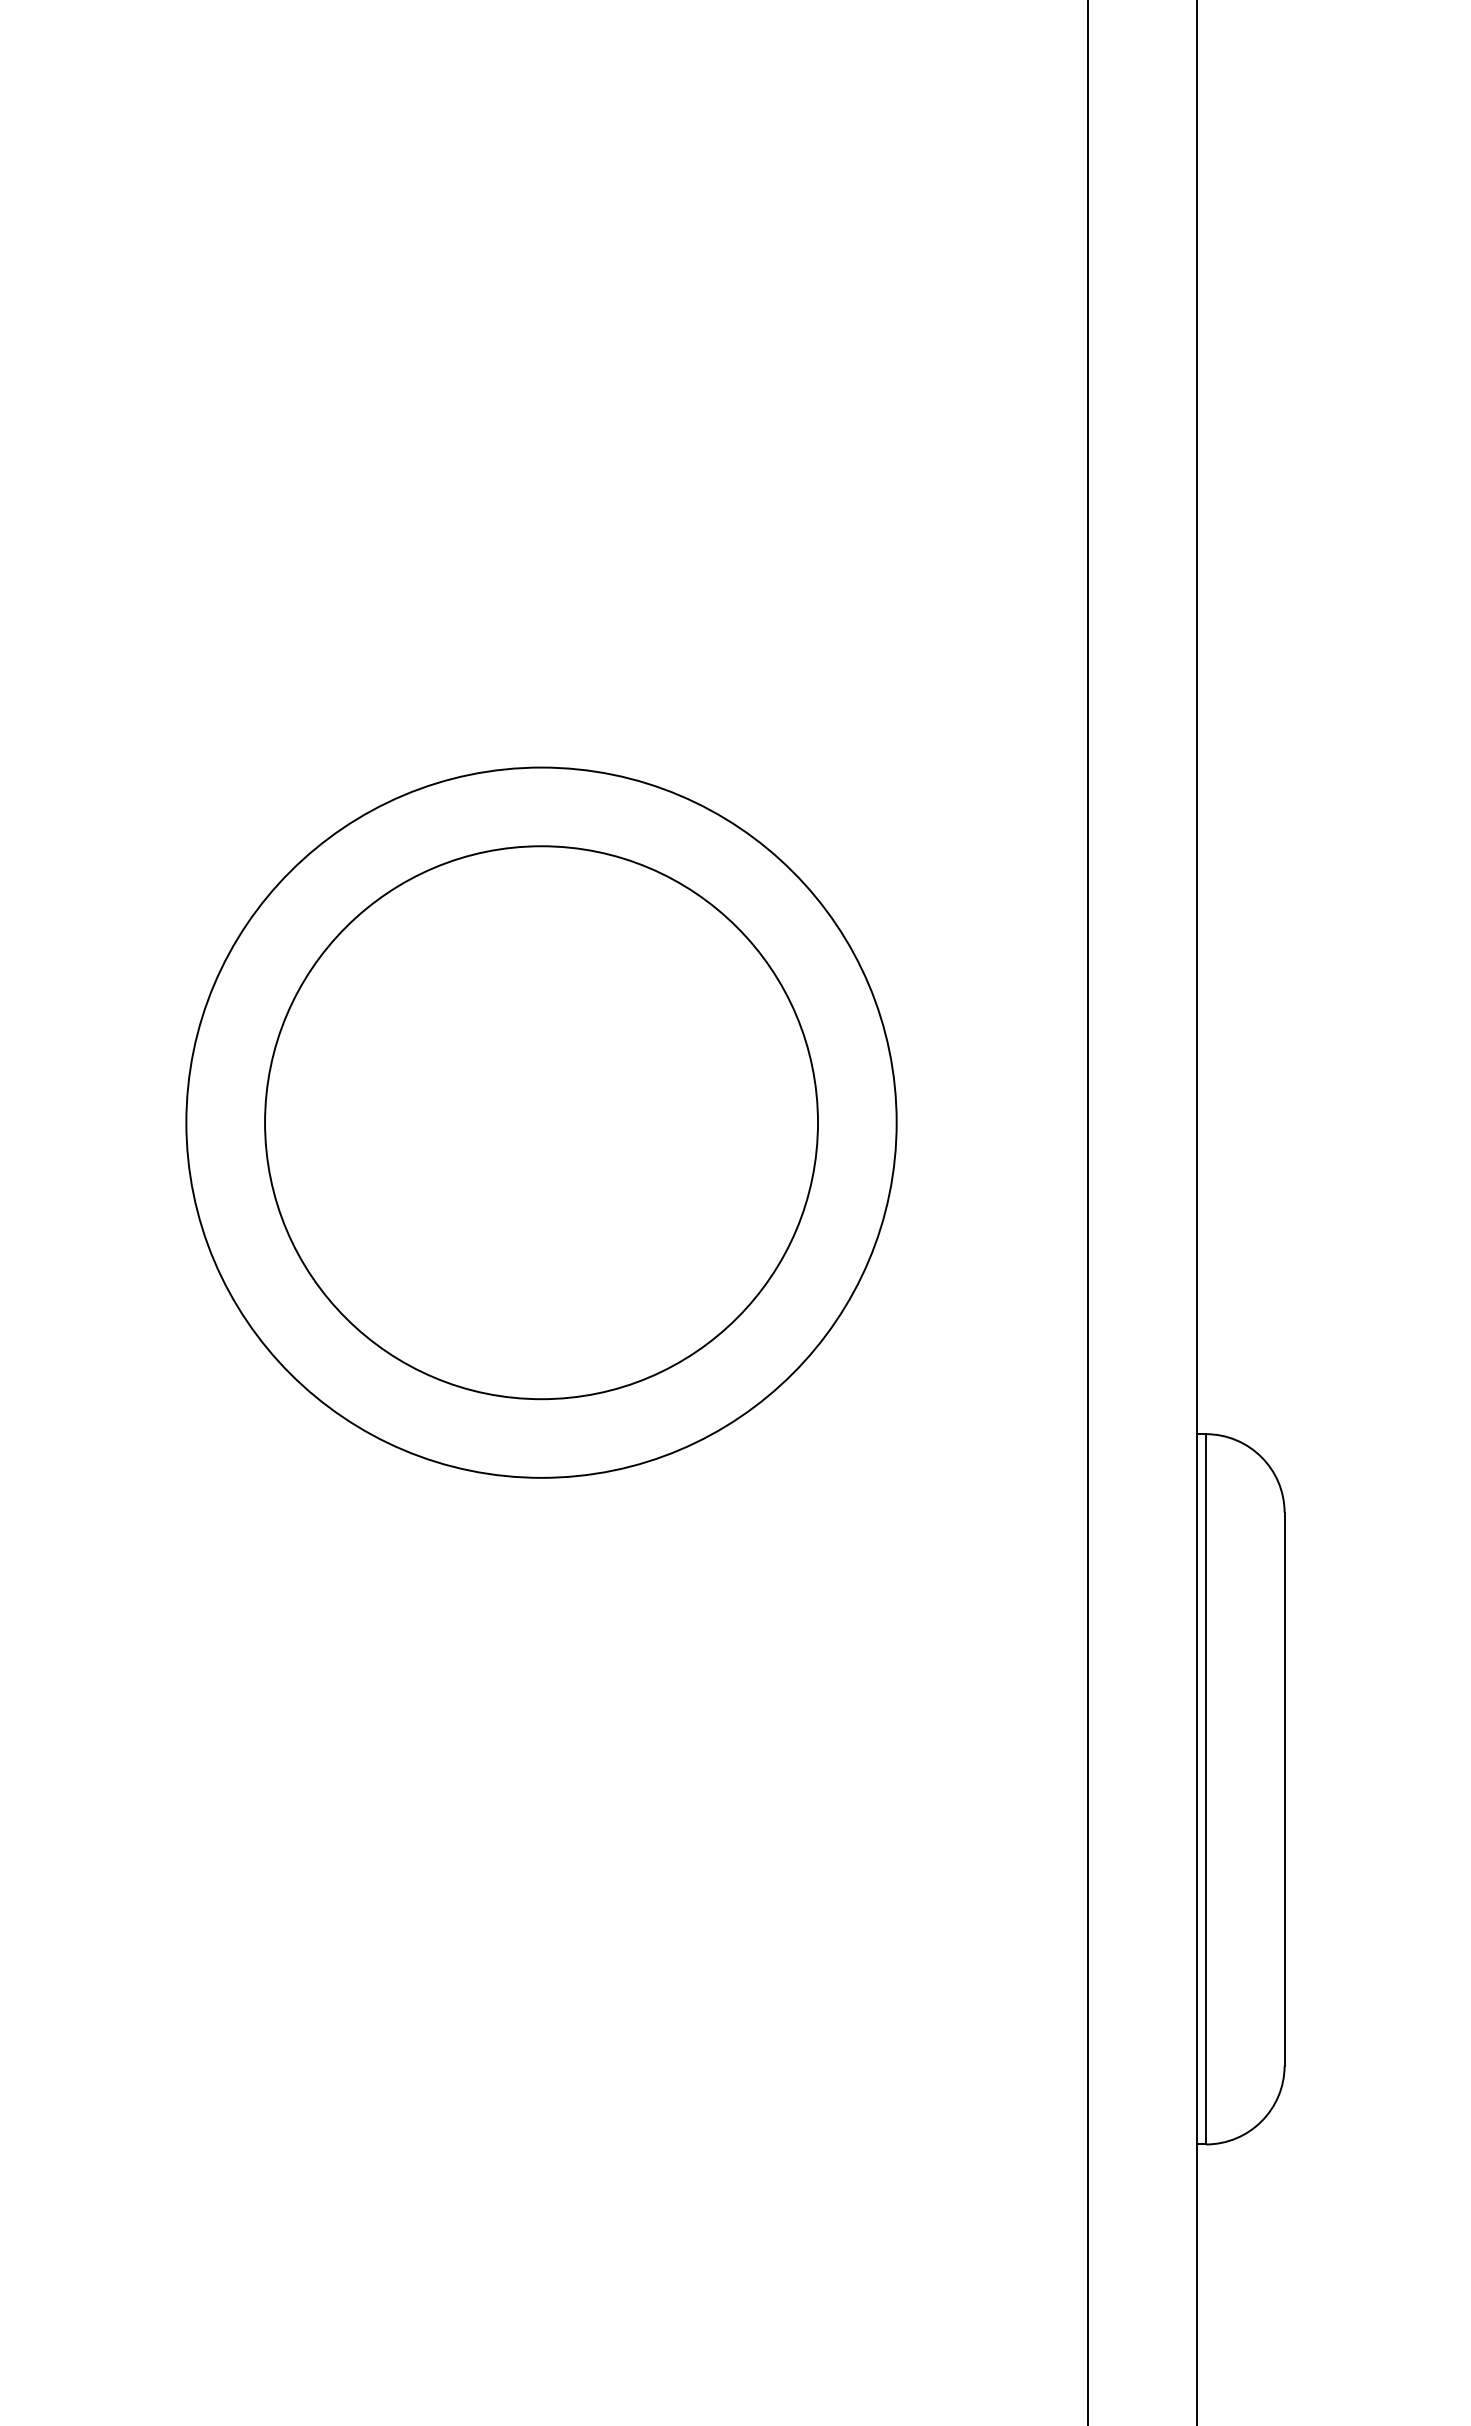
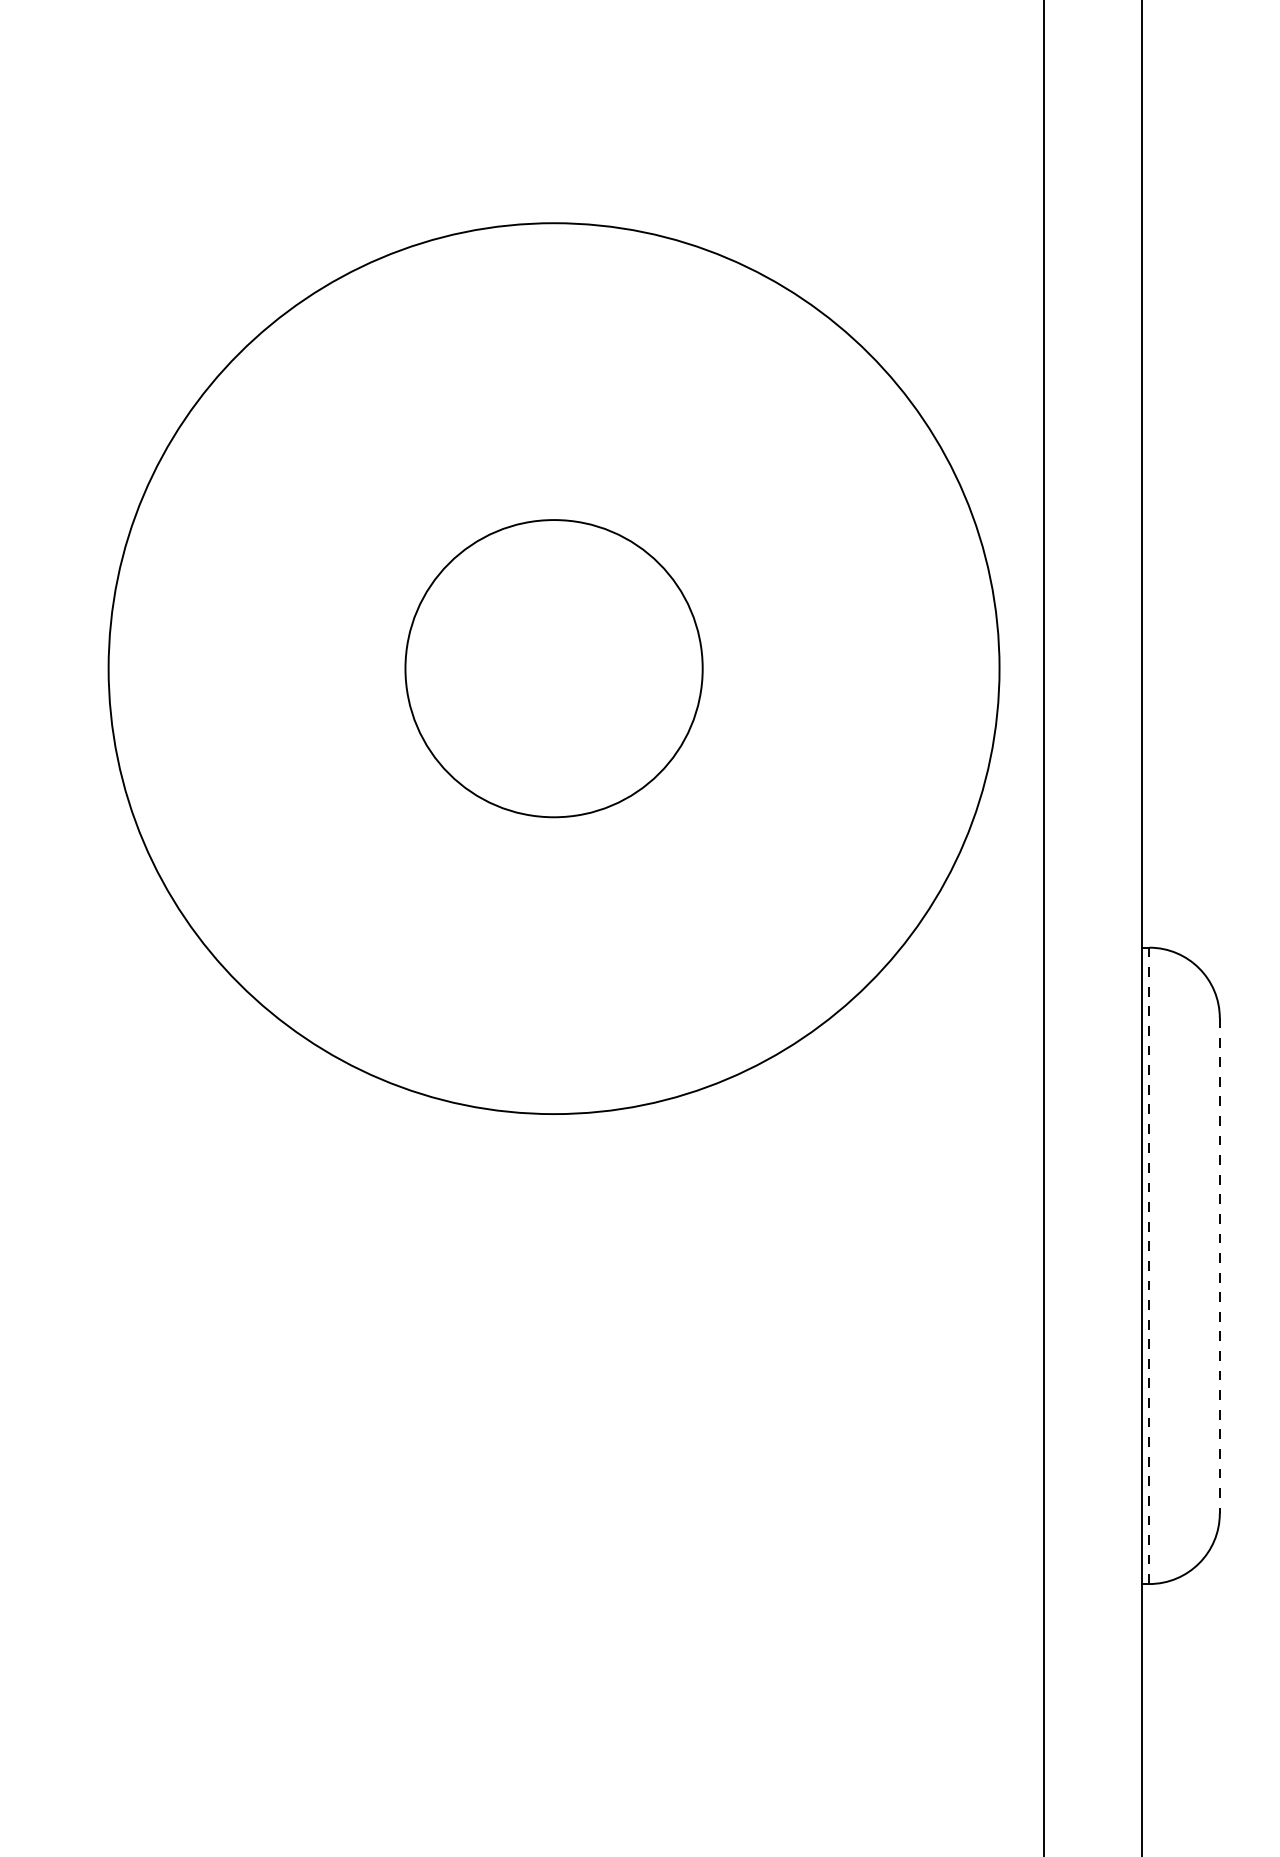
circle: (541, 1122) -> (554, 668), size x0.6
circle: (541, 1122) -> (554, 668), size x1.4
line: (1205, 1788) -> (1148, 1265), solid -> dashed
line: (1284, 1789) -> (1219, 1266), solid -> dashed

